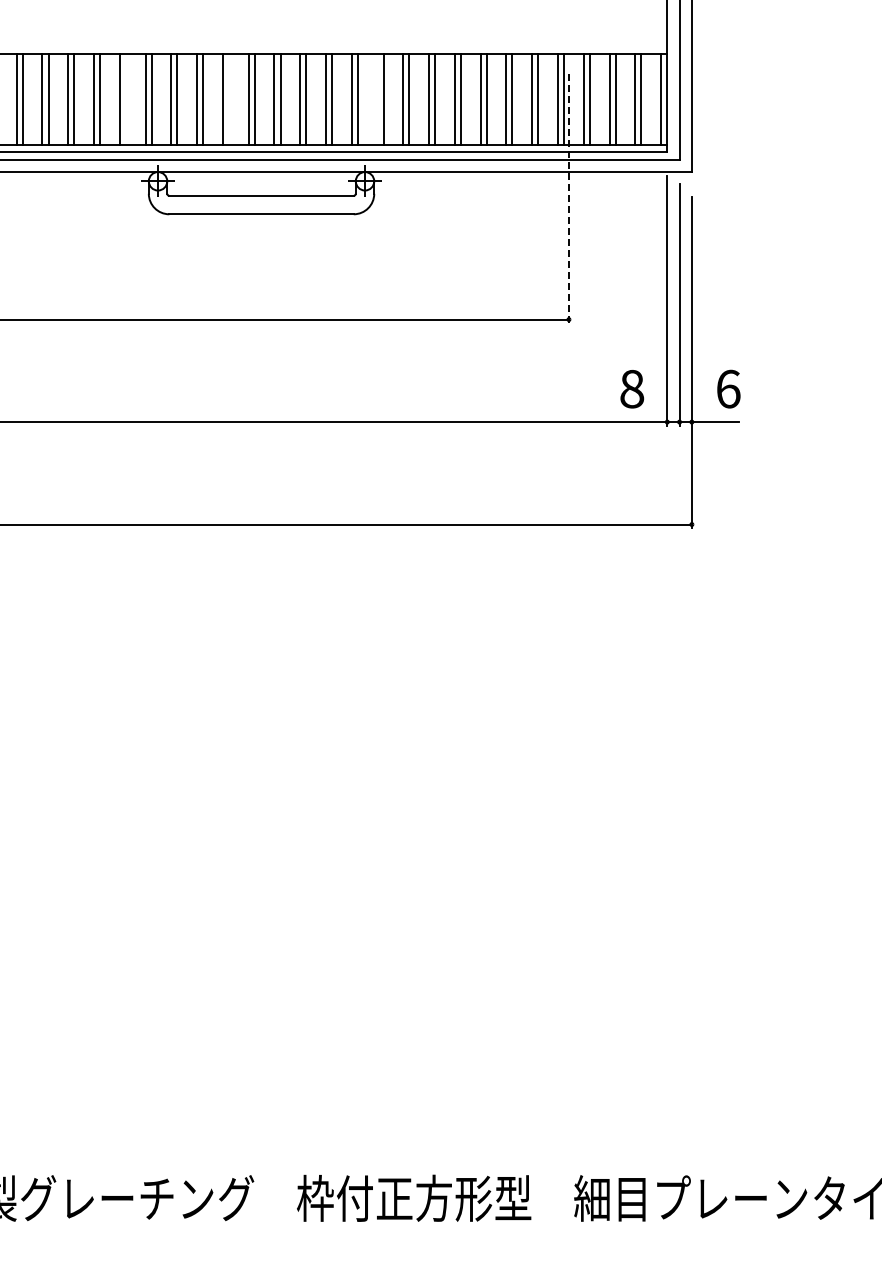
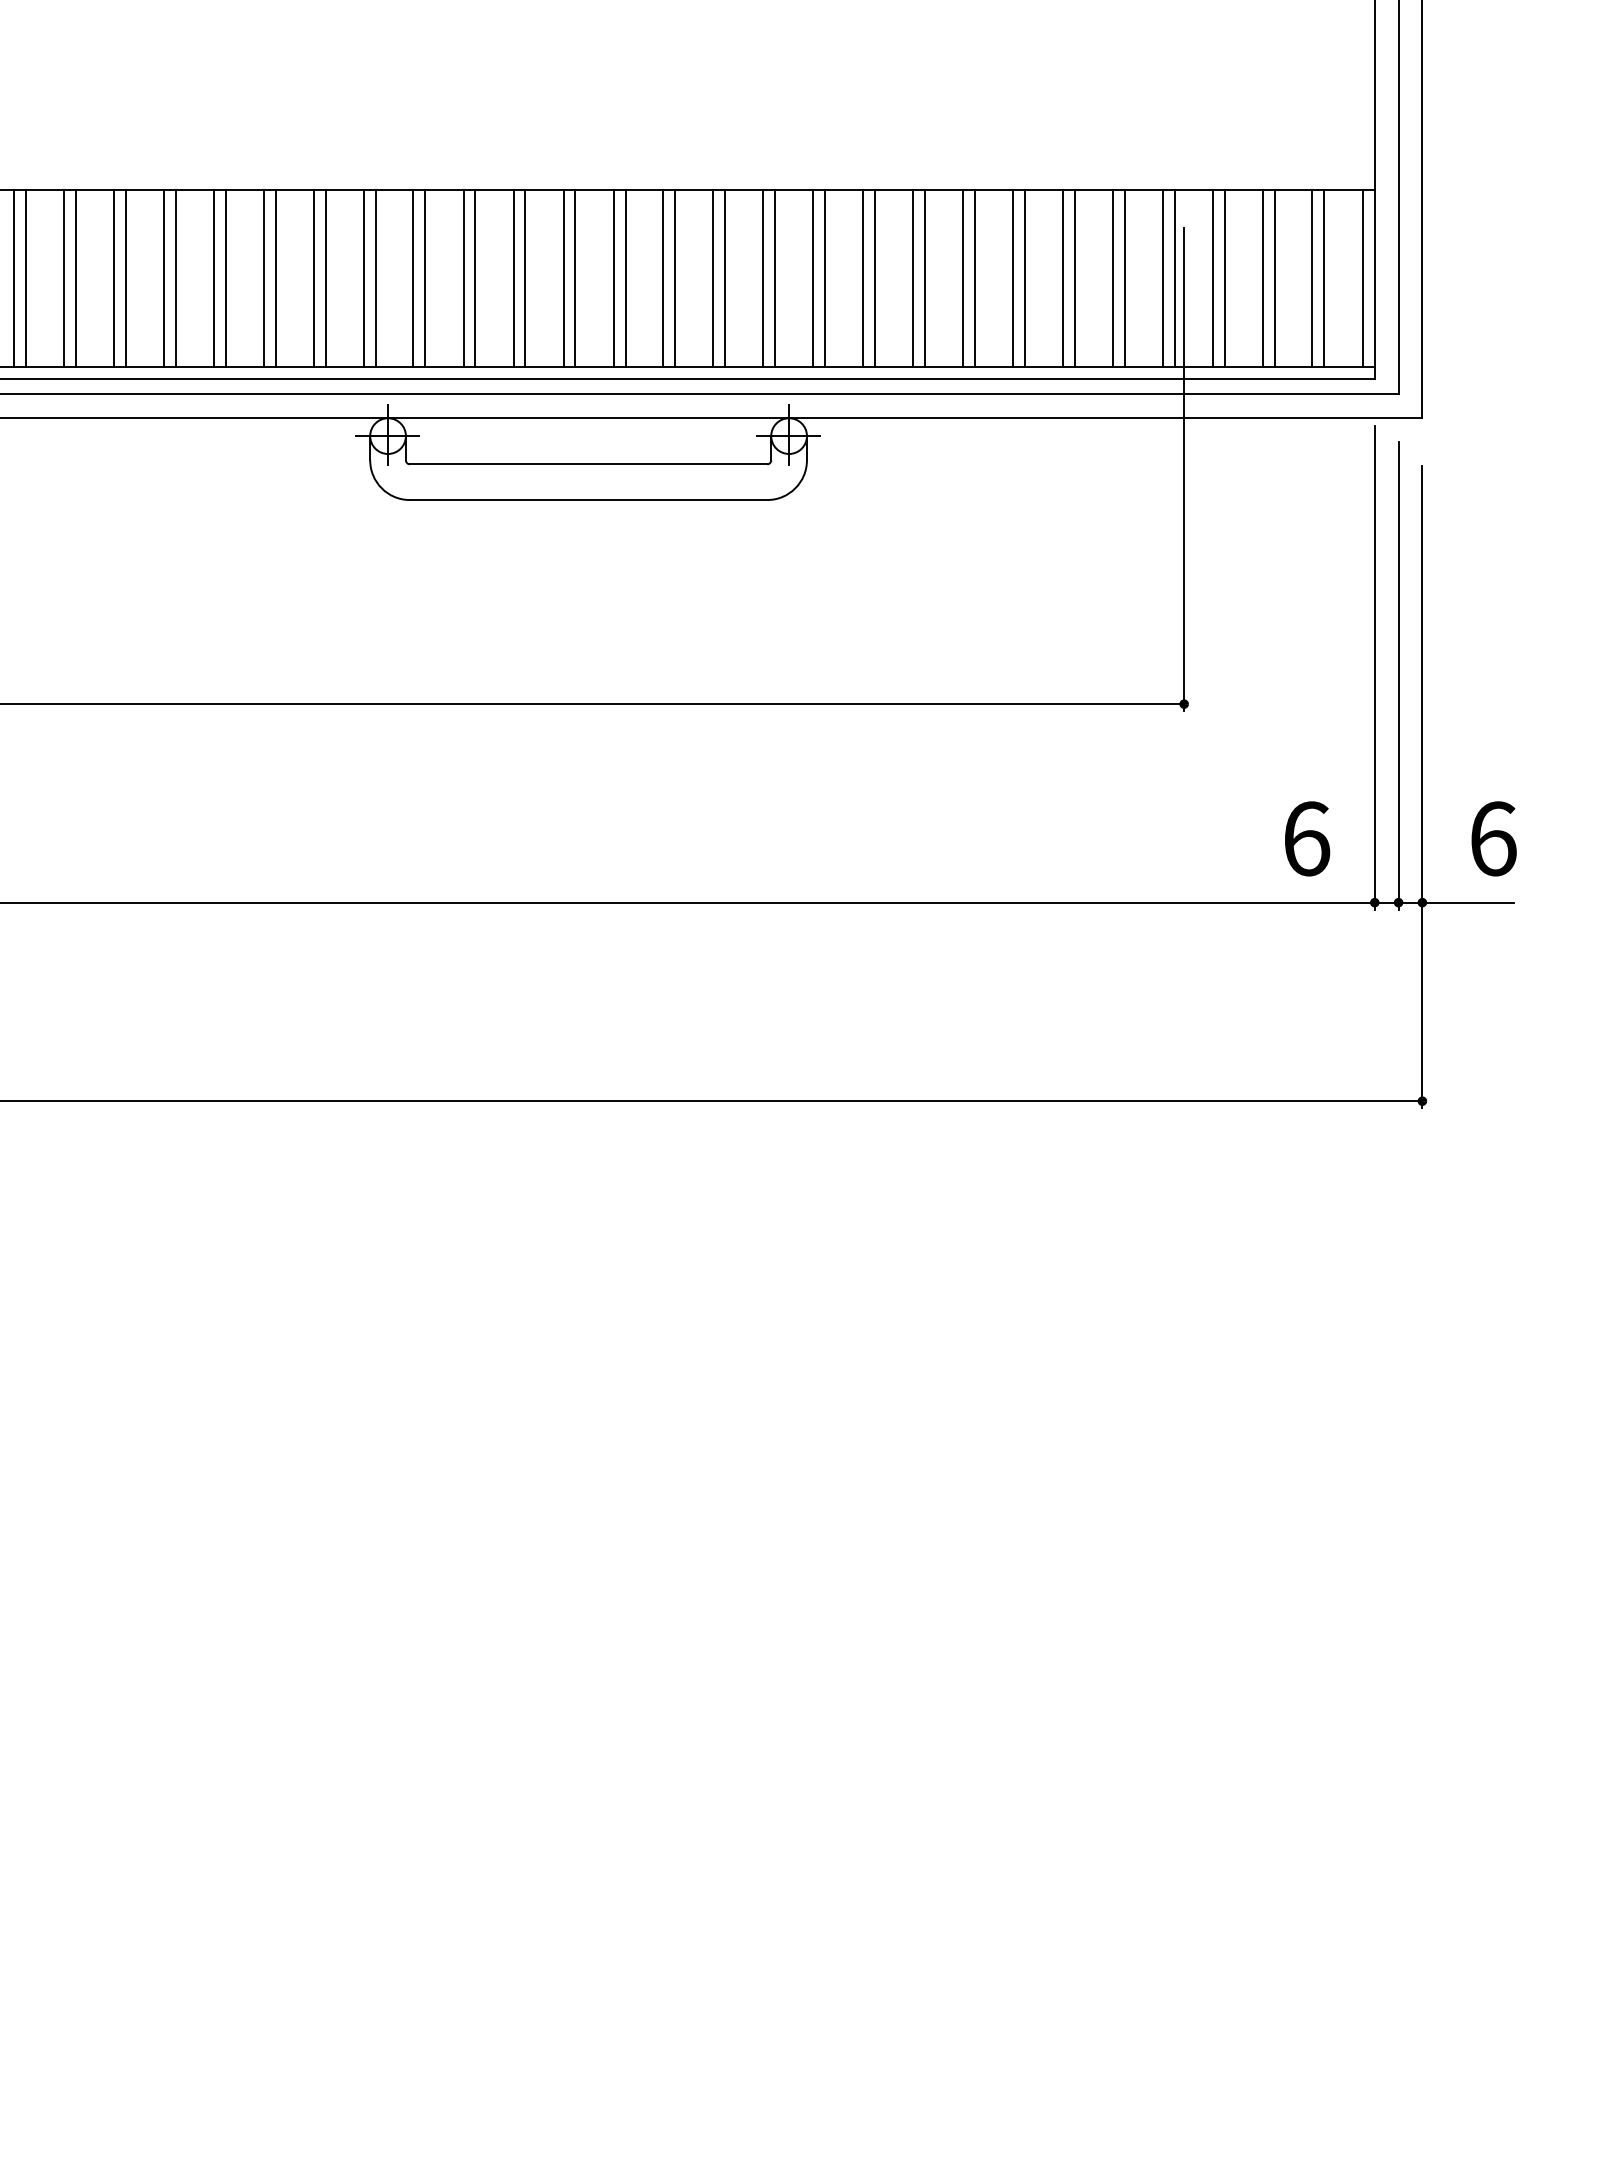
line: (125, 99) -> (324, 277), added
line: (228, 99) -> (524, 277), added
line: (377, 99) -> (813, 277), added
line: (568, 198) -> (1183, 469), dashed -> solid
text: (632, 388) -> (1307, 837), 8 -> 6

